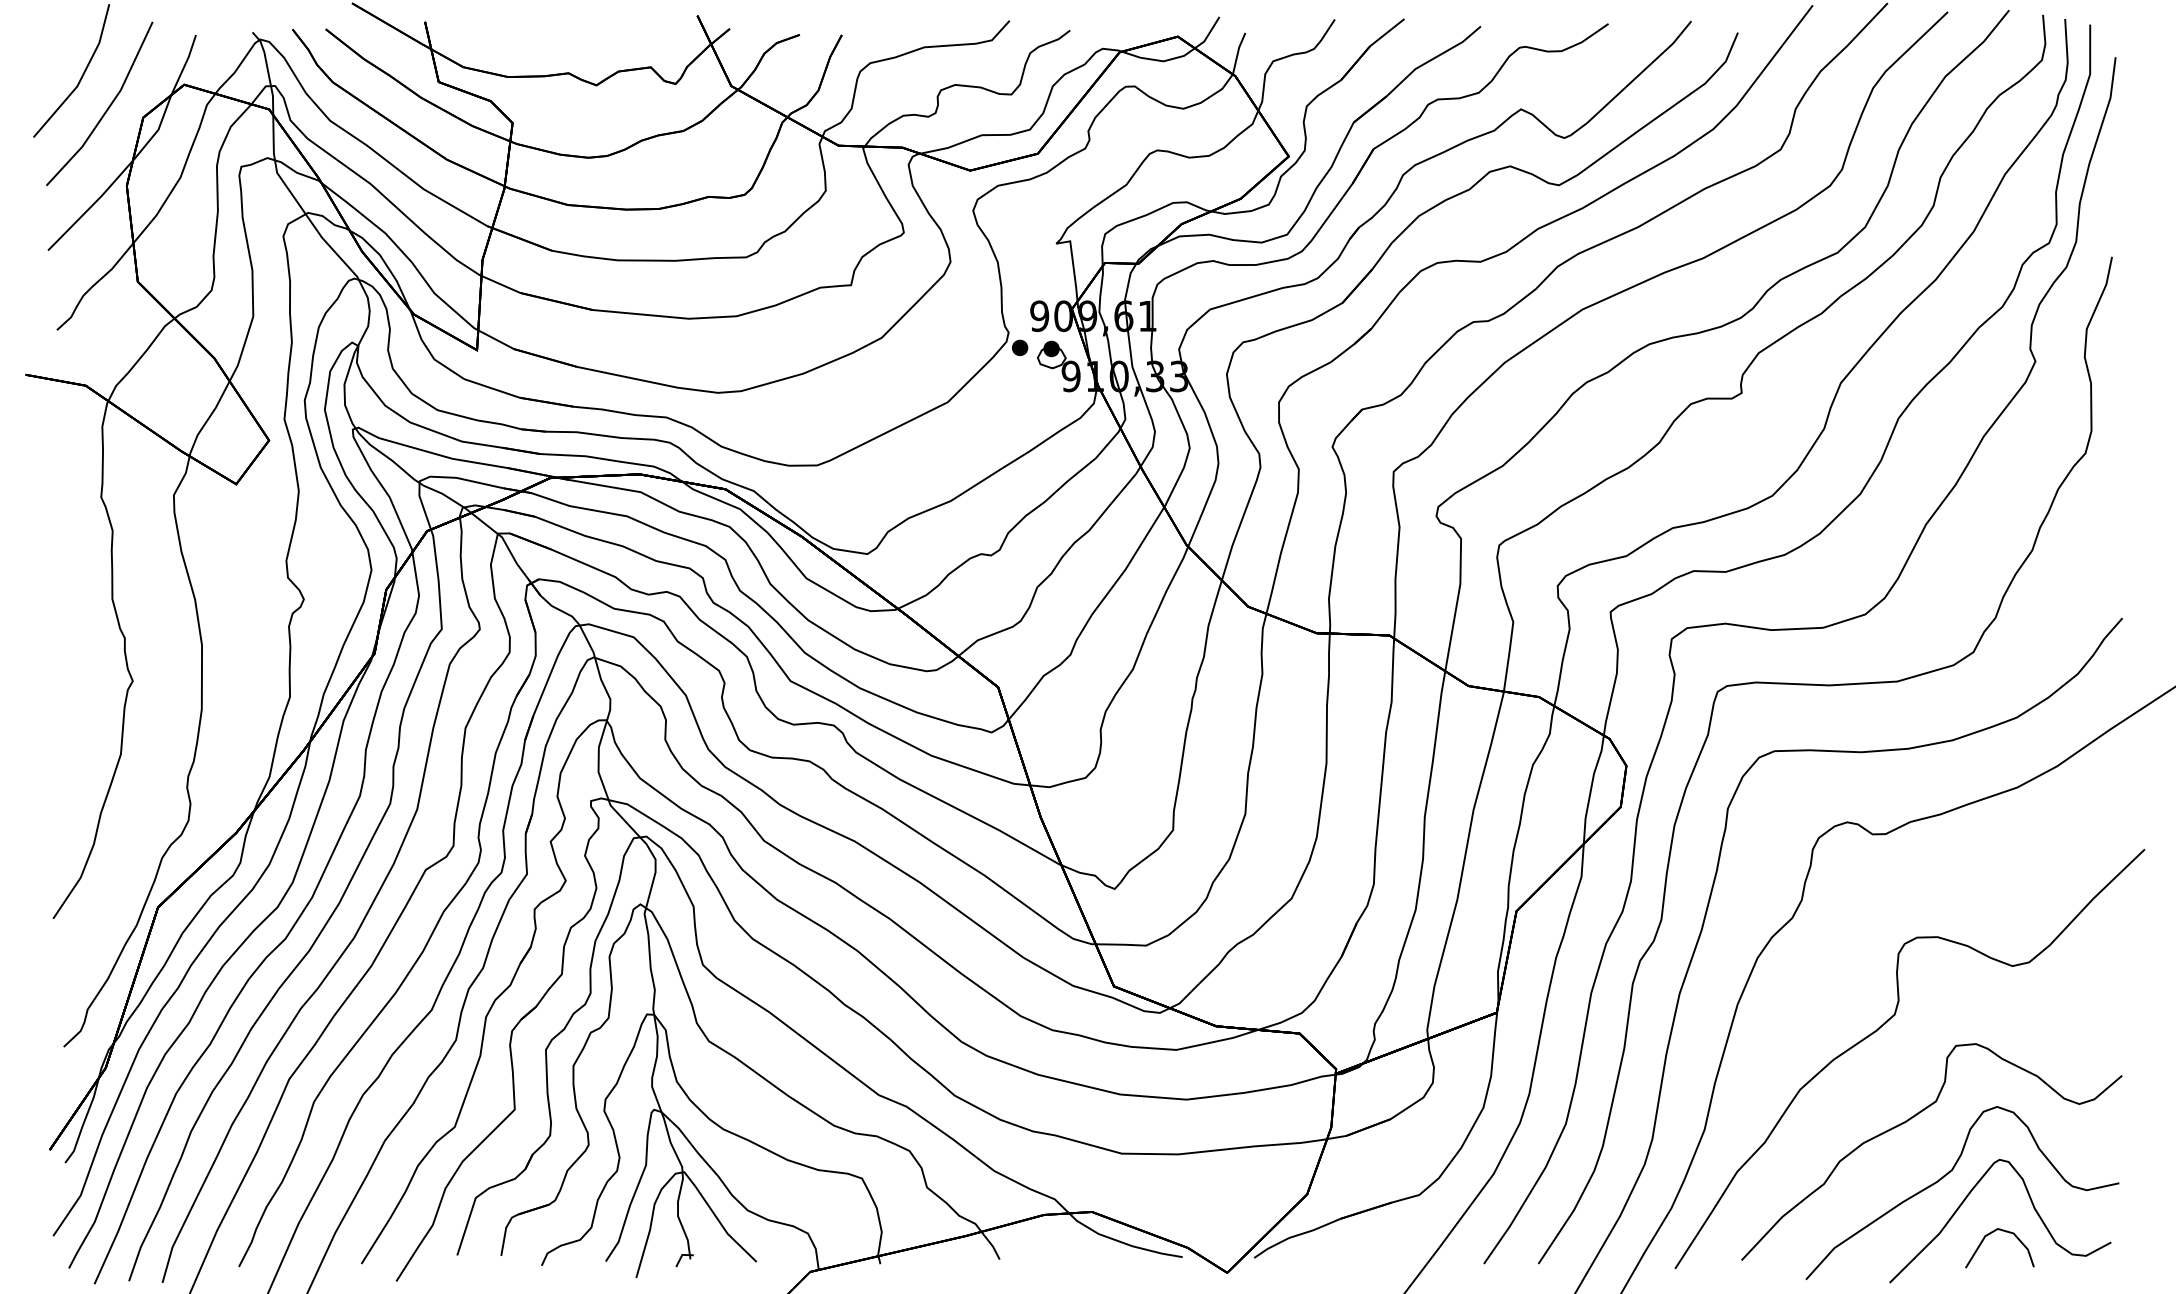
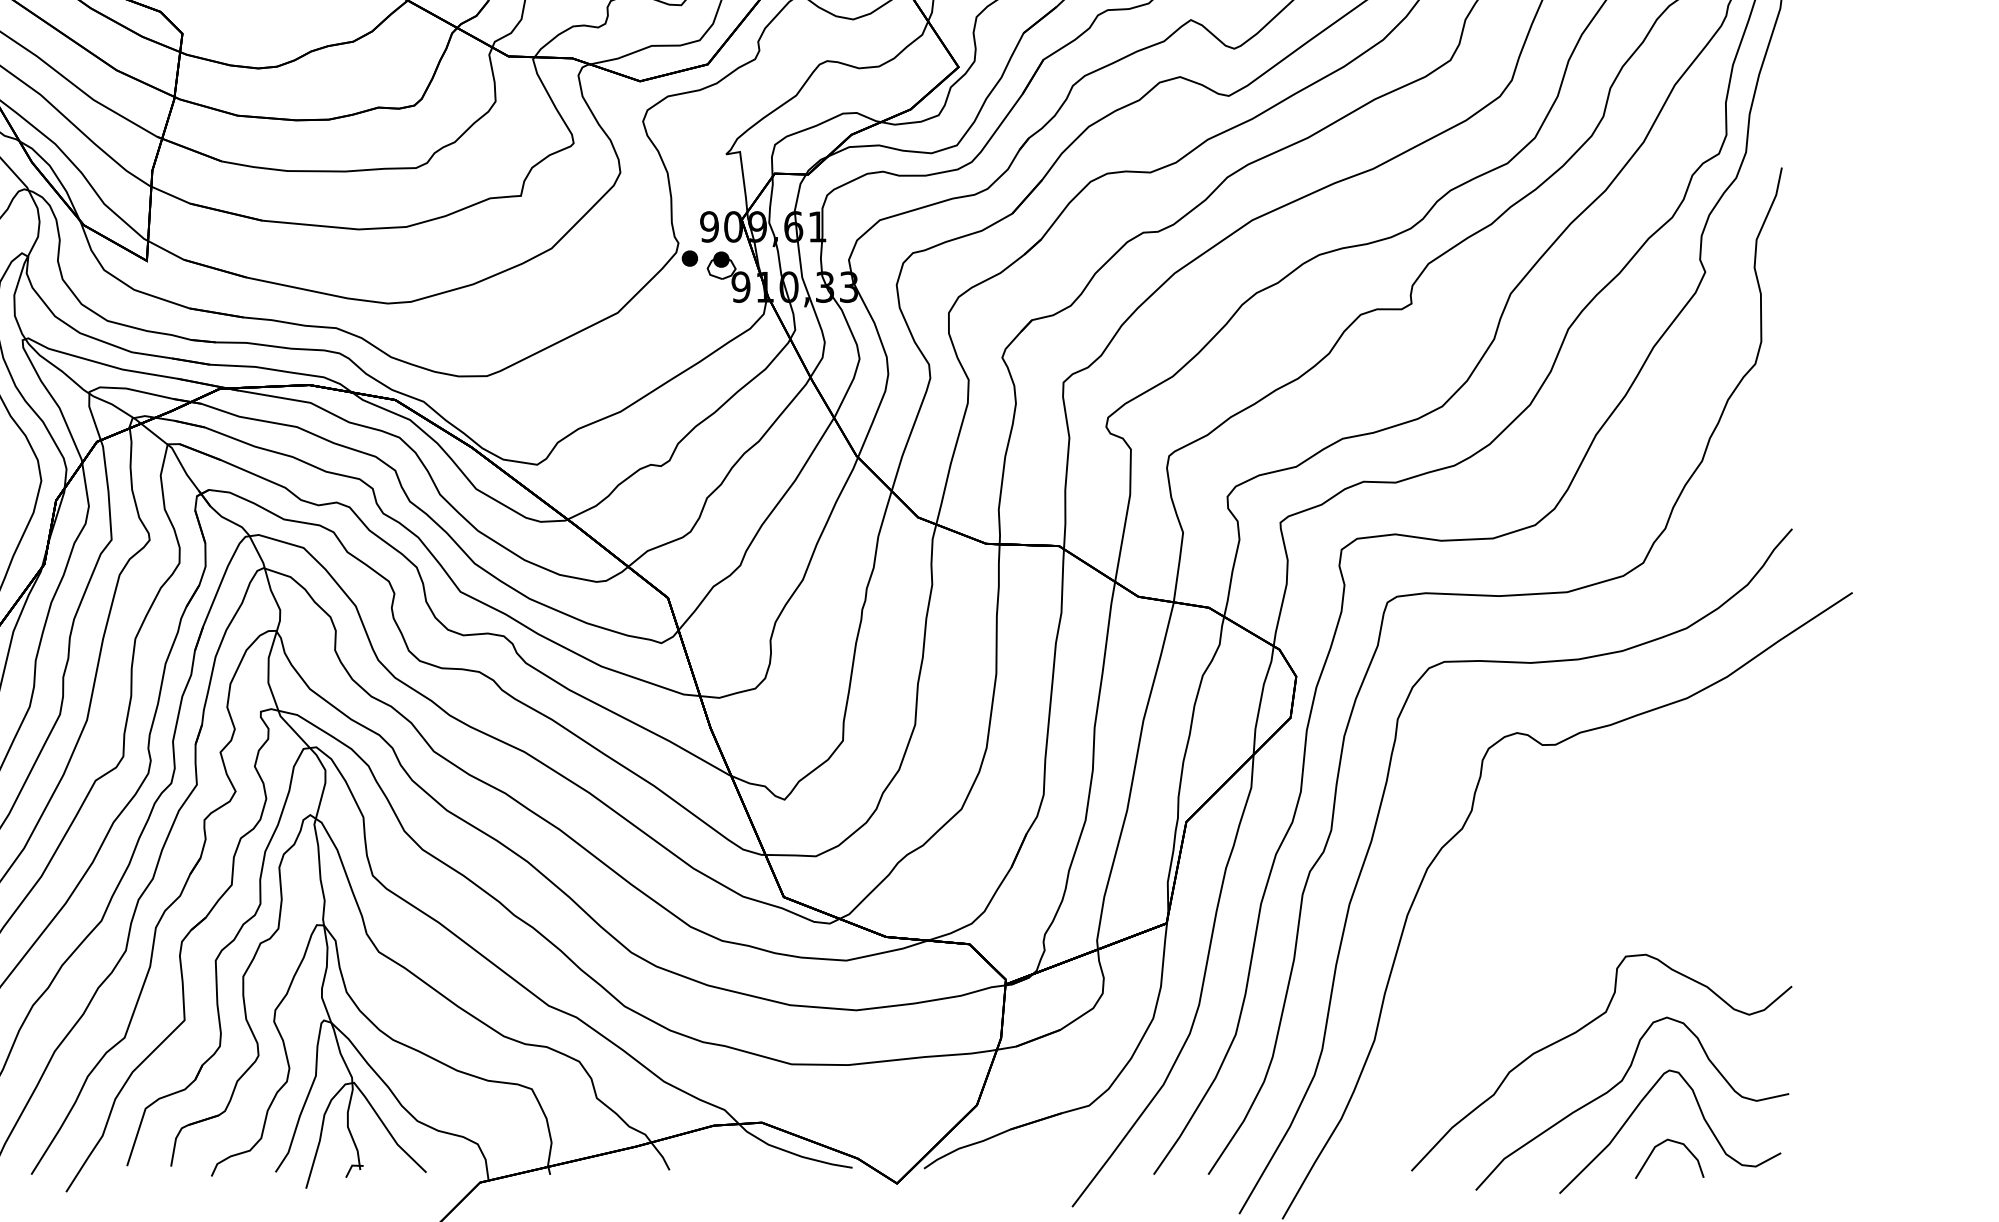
curve: (1879, 1029) -> (1549, 940), removed

